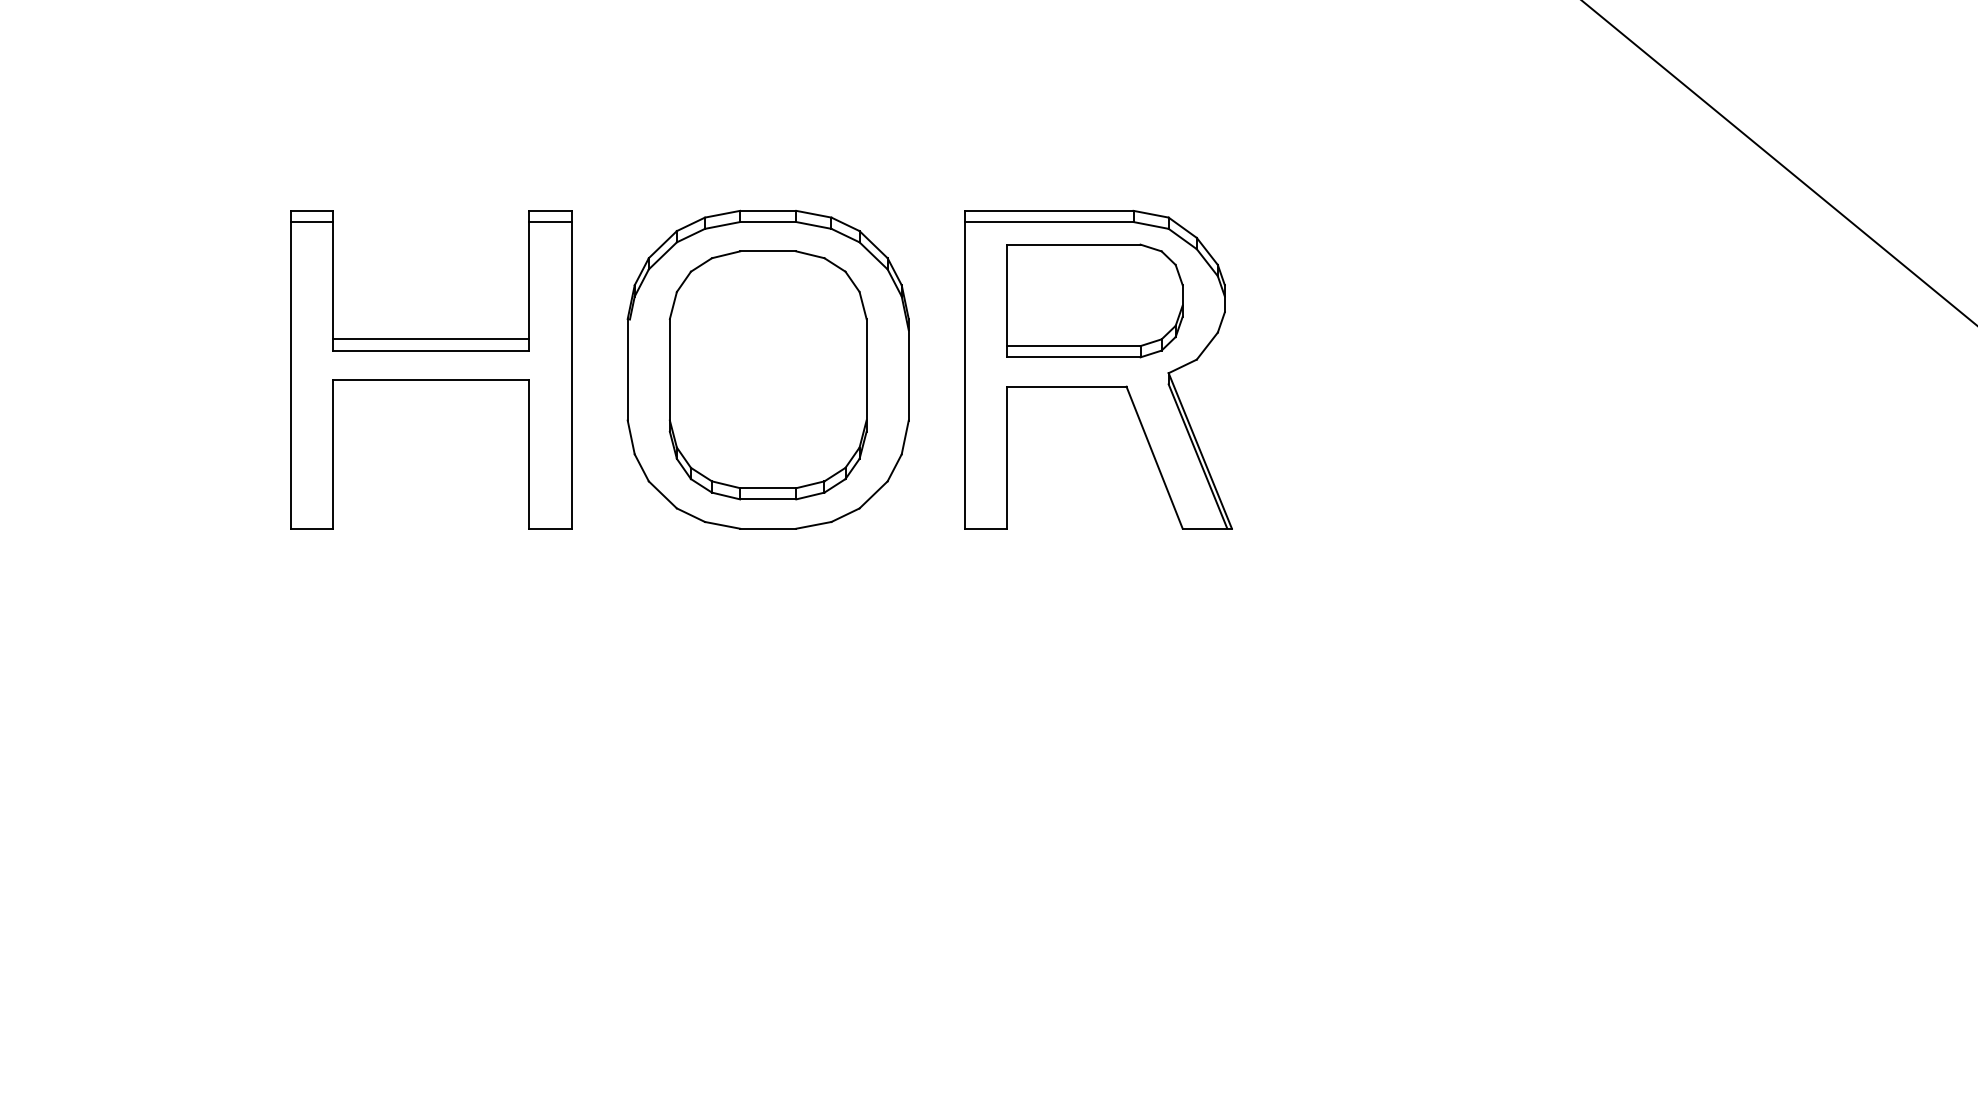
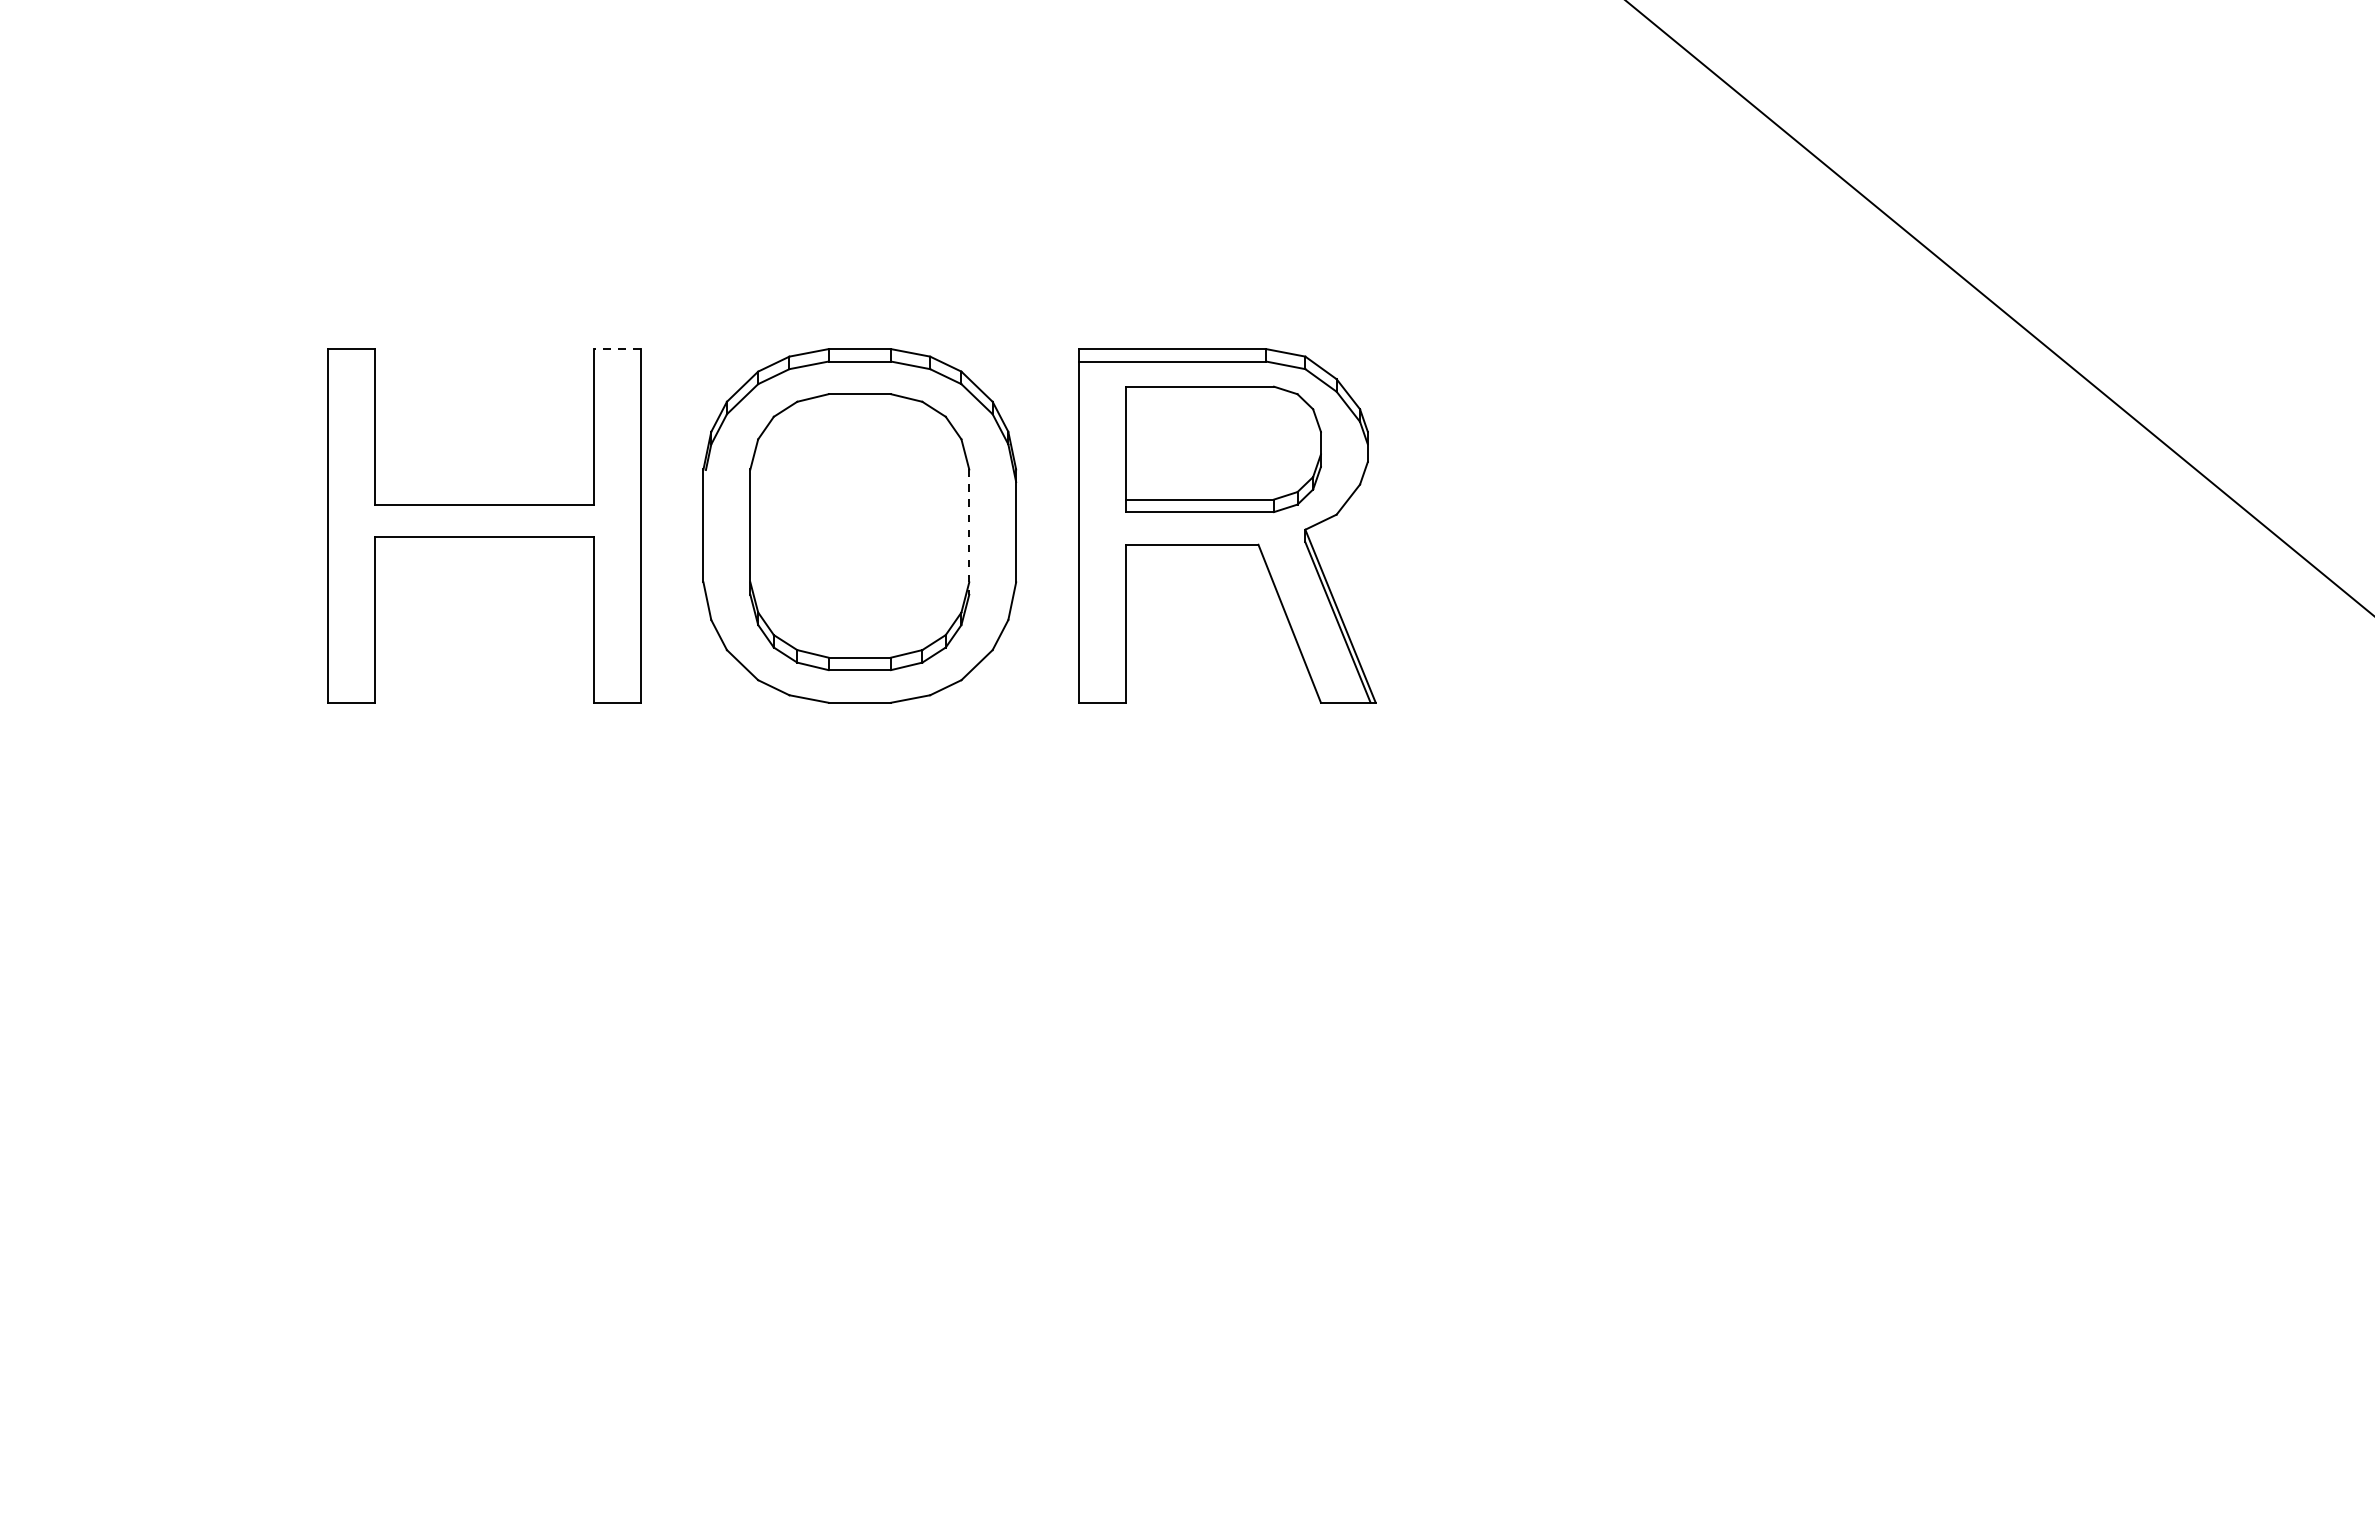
line: (550, 211) -> (617, 349), solid -> dashed
line: (311, 221) -> (351, 361), removed
line: (550, 221) -> (617, 361), removed
line: (430, 339) -> (484, 492), removed
line: (866, 375) -> (969, 532), solid -> dashed

